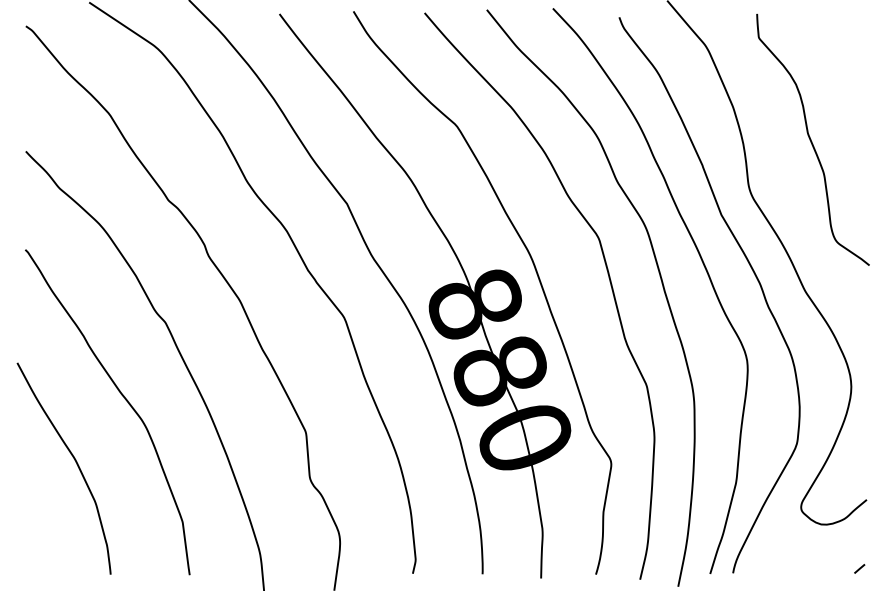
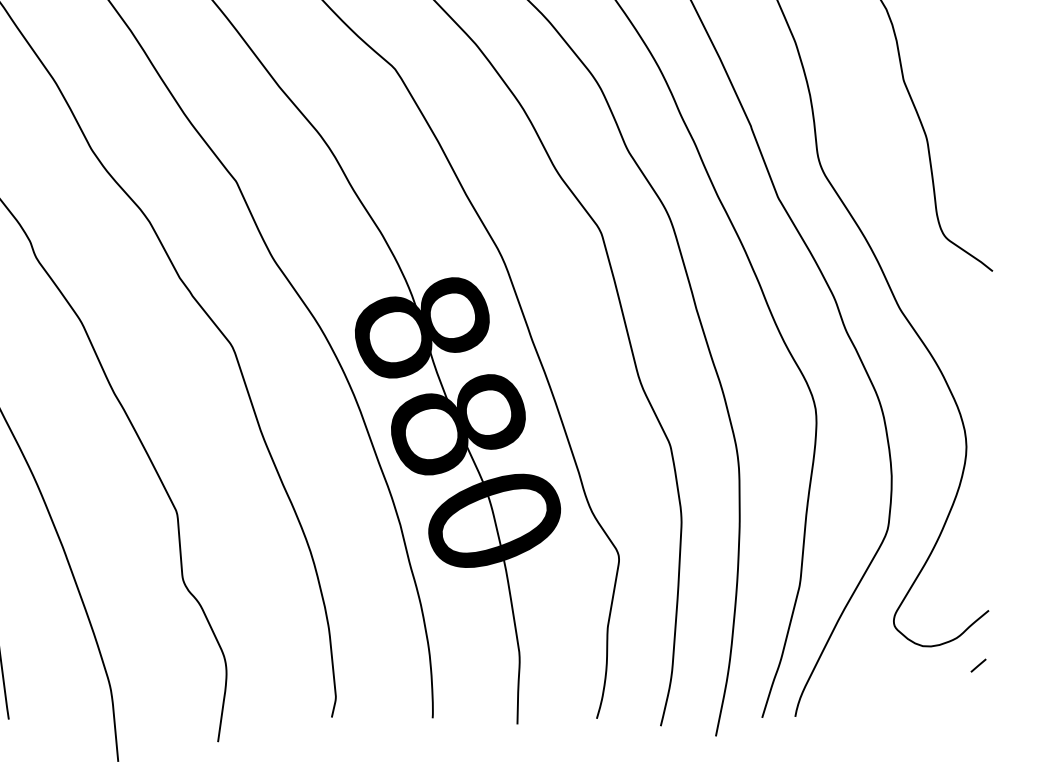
line: (859, 568) -> (978, 665), moved

